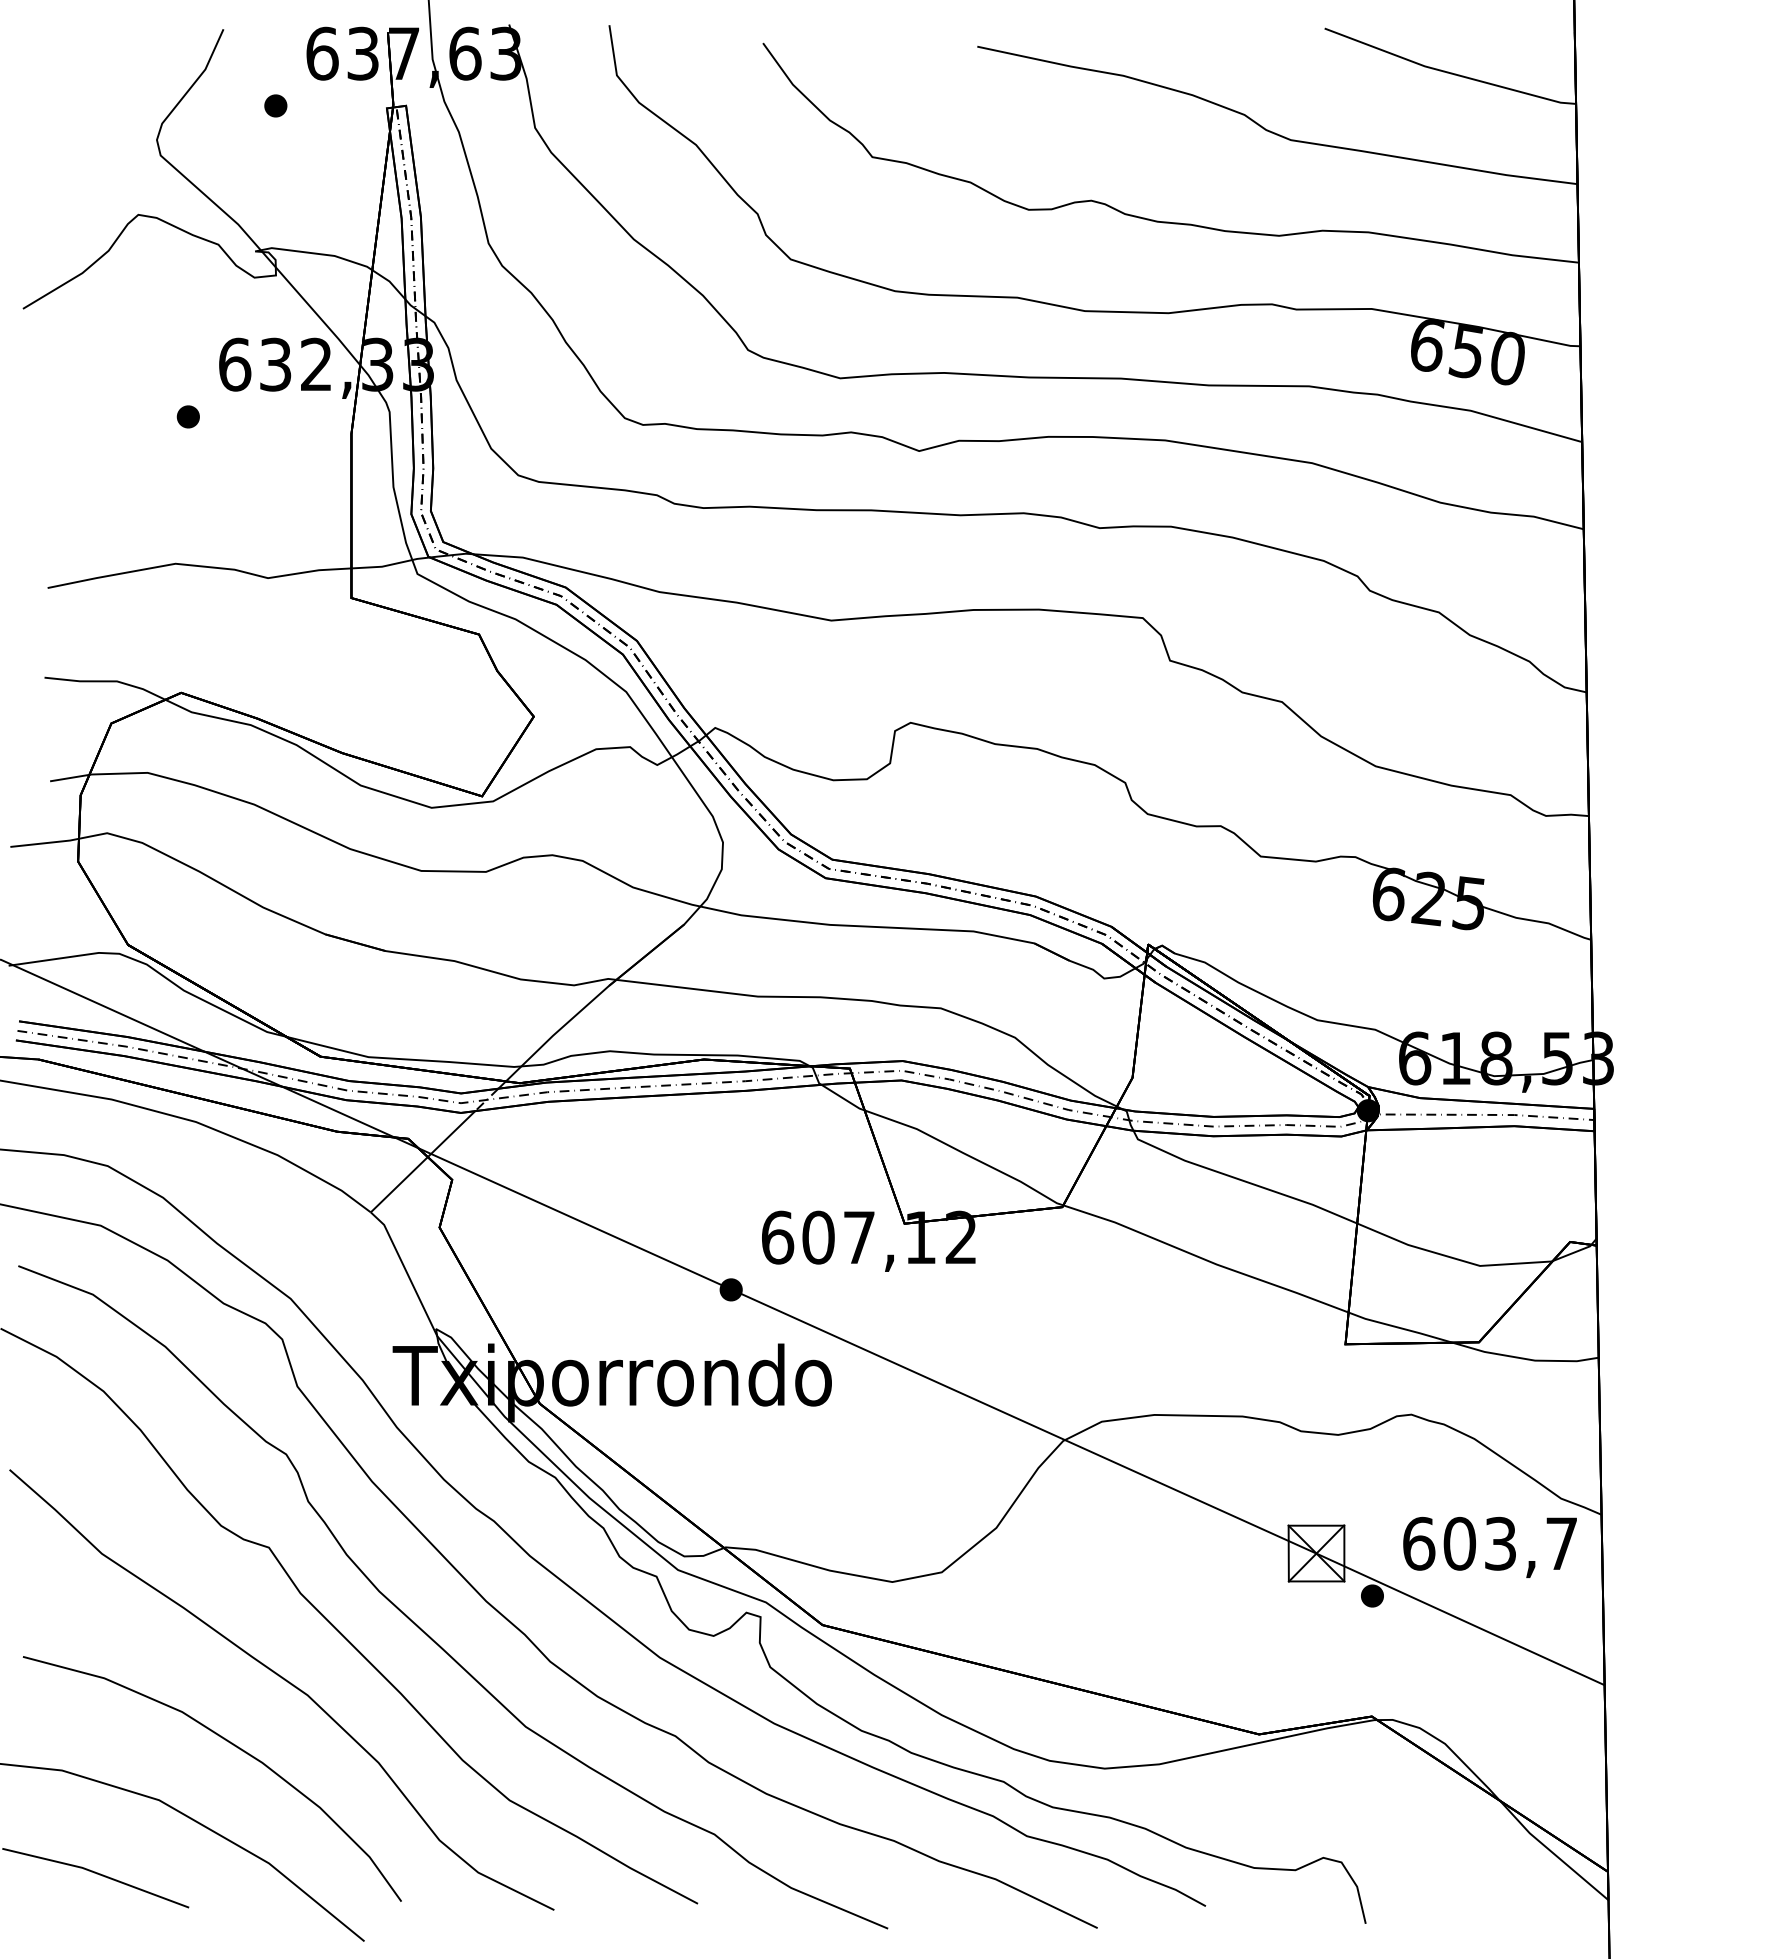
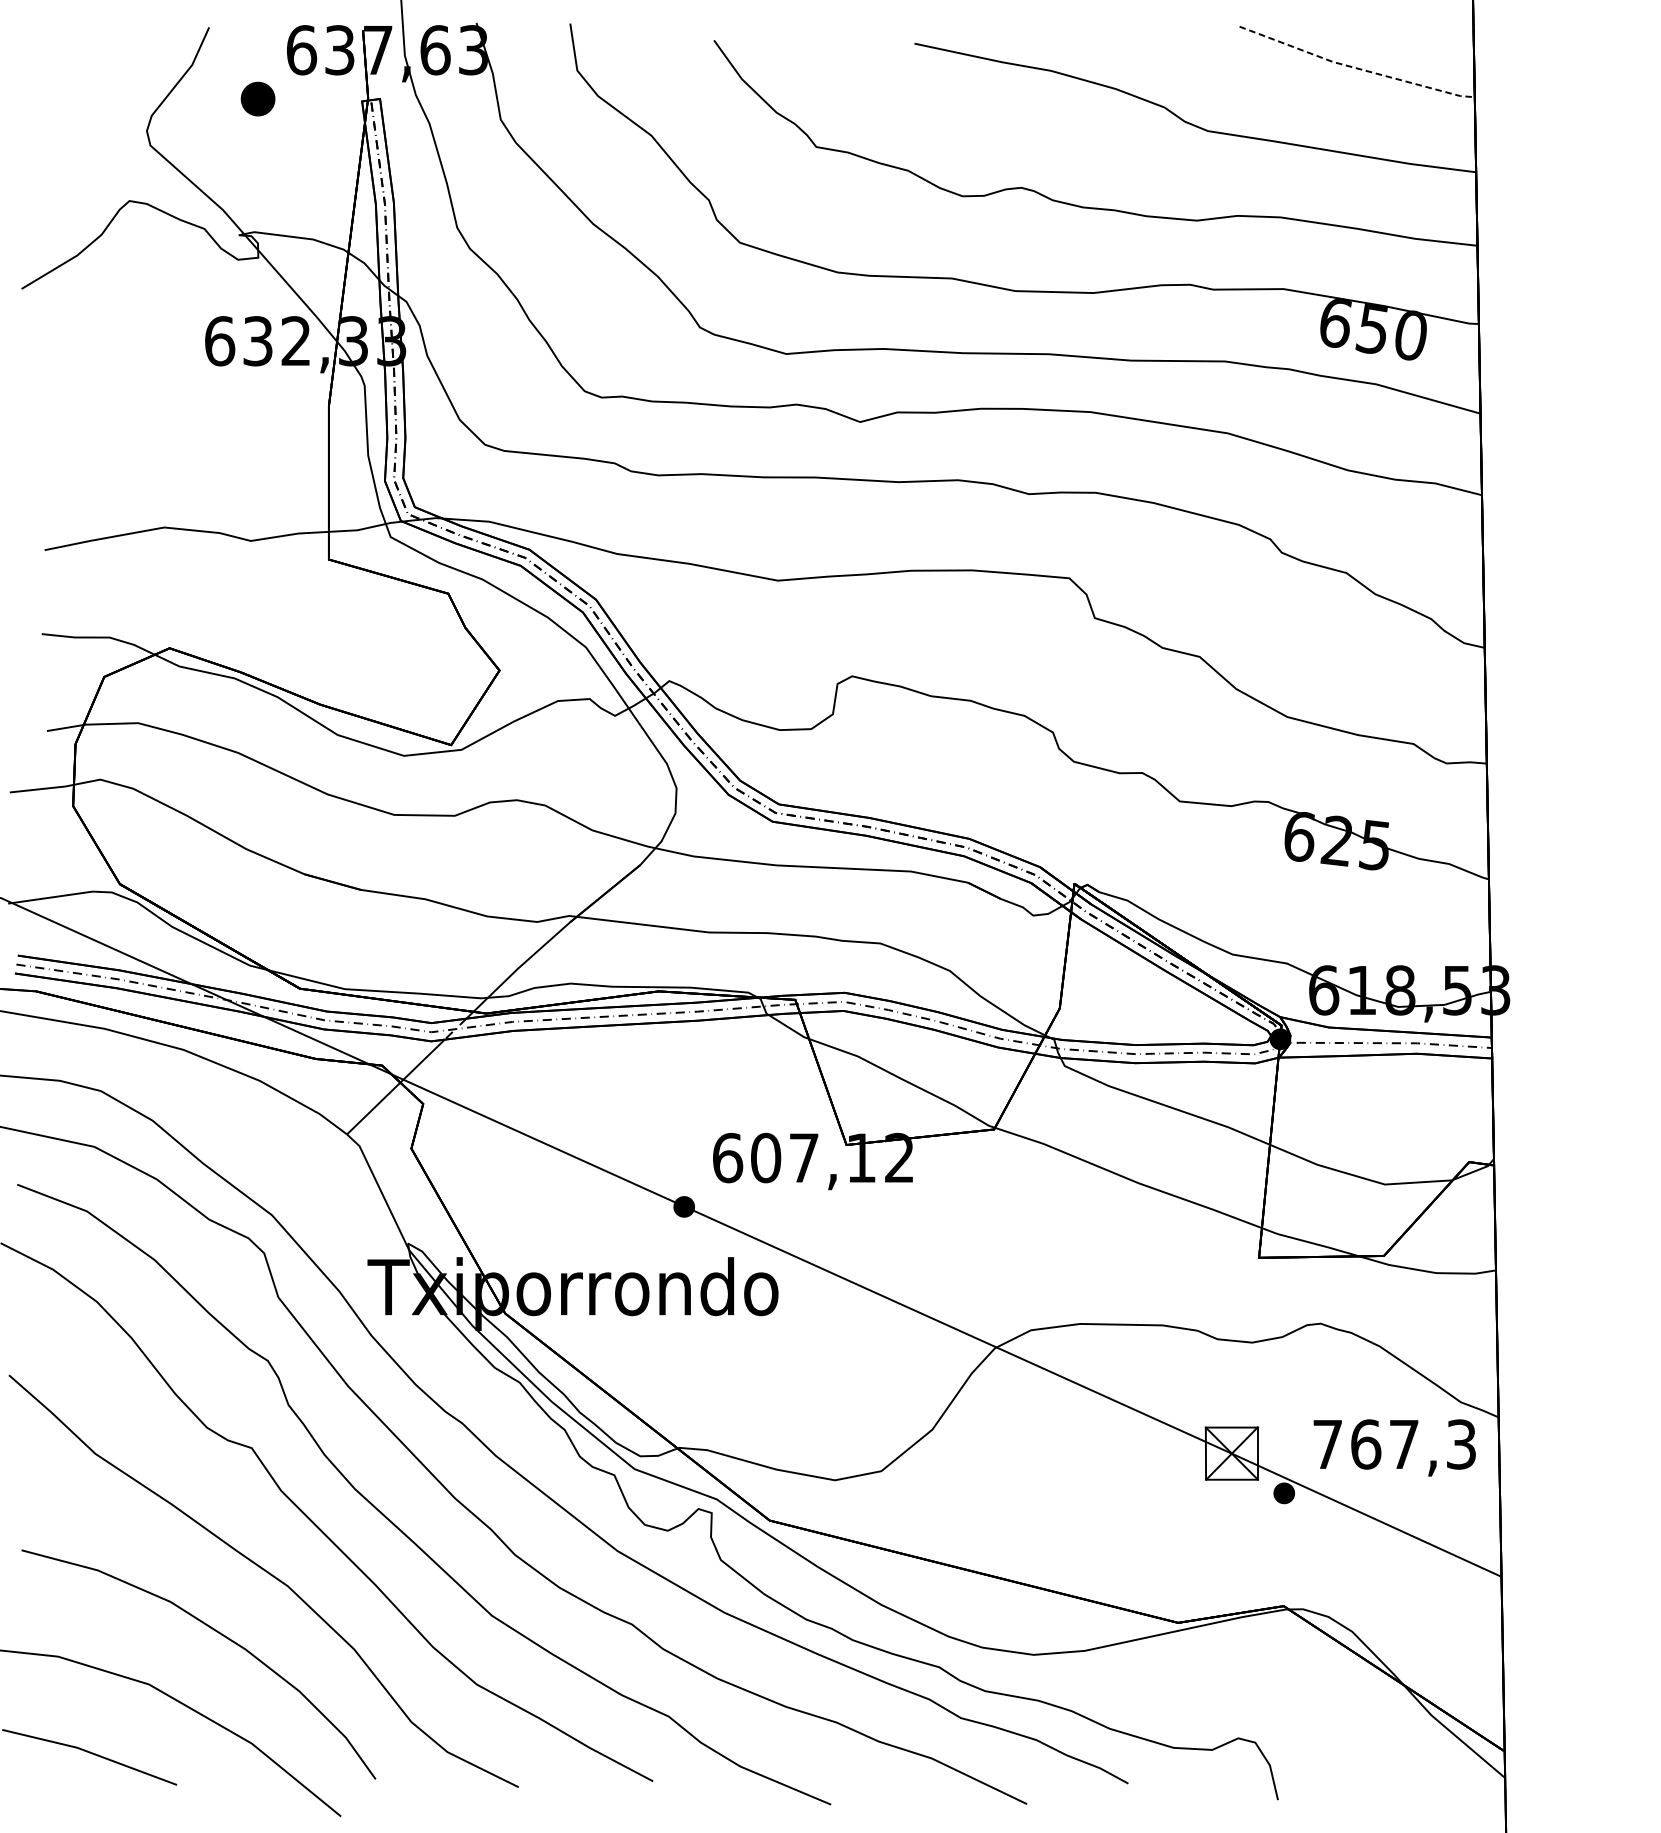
line: (1448, 72) -> (1355, 67), solid -> dashed
part: (275, 105) -> (257, 98), size x1.6
part: (187, 416) -> (175, 389), removed
text: (1490, 1543) -> (1394, 1444), 603,7 -> 767,3

